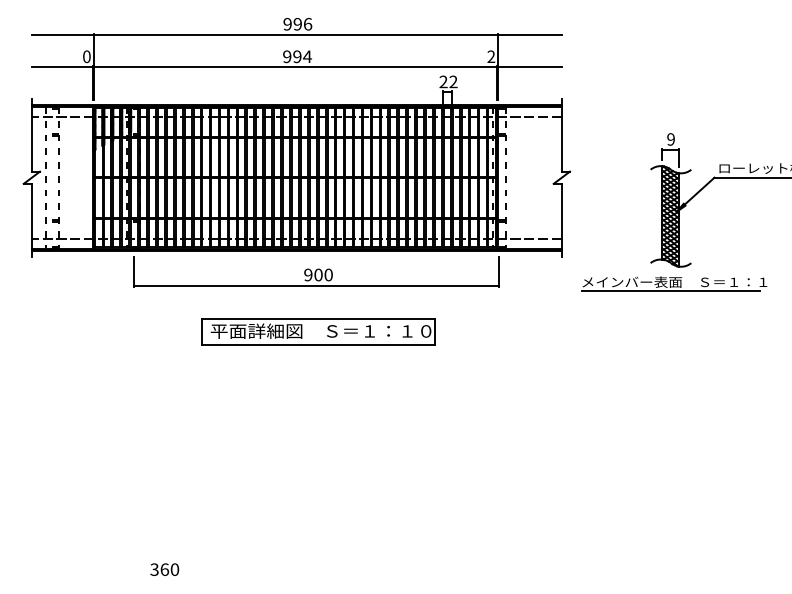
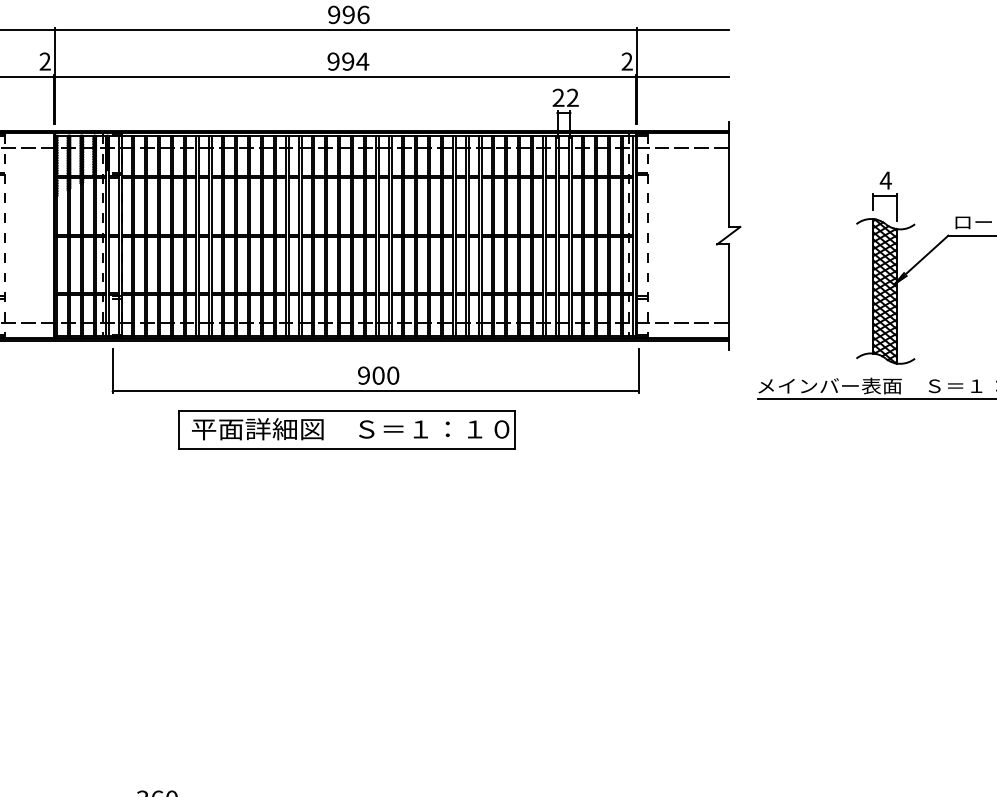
text: (86, 56) -> (44, 61), 0 -> 2
text: (670, 139) -> (885, 180), 9 -> 4
part: (318, 331) -> (346, 429), moved

